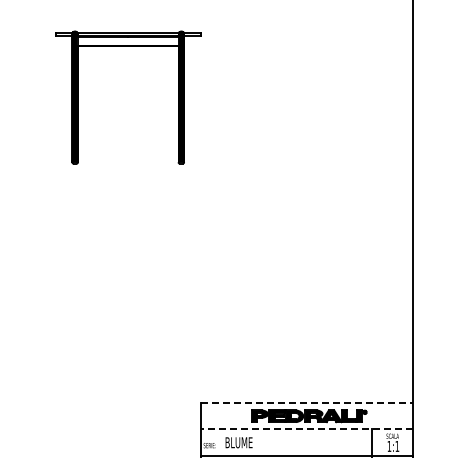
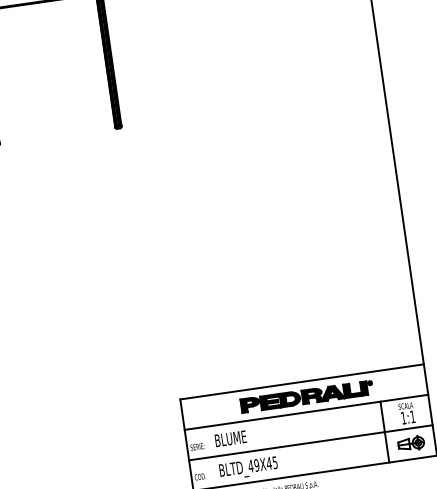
line: (307, 402) -> (302, 381), dashed -> solid
line: (306, 429) -> (305, 412), dashed -> solid

